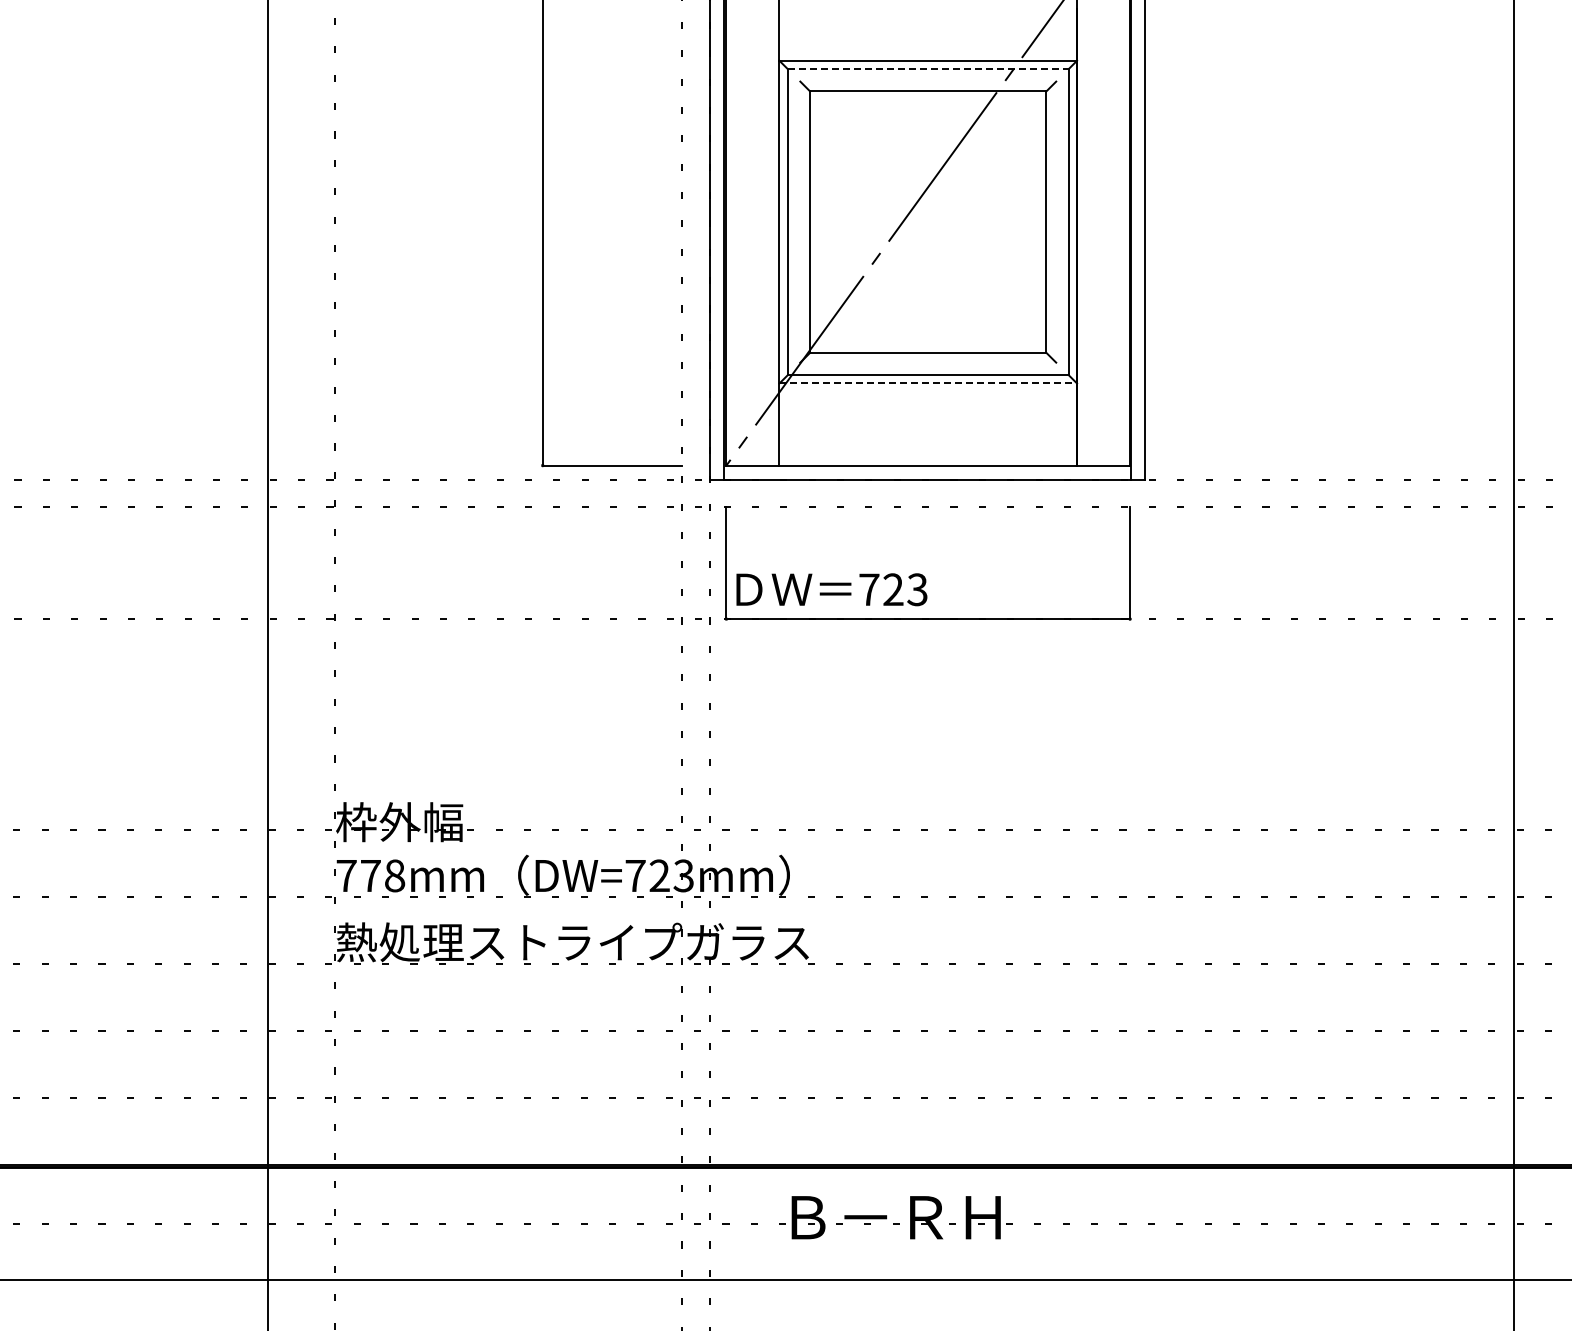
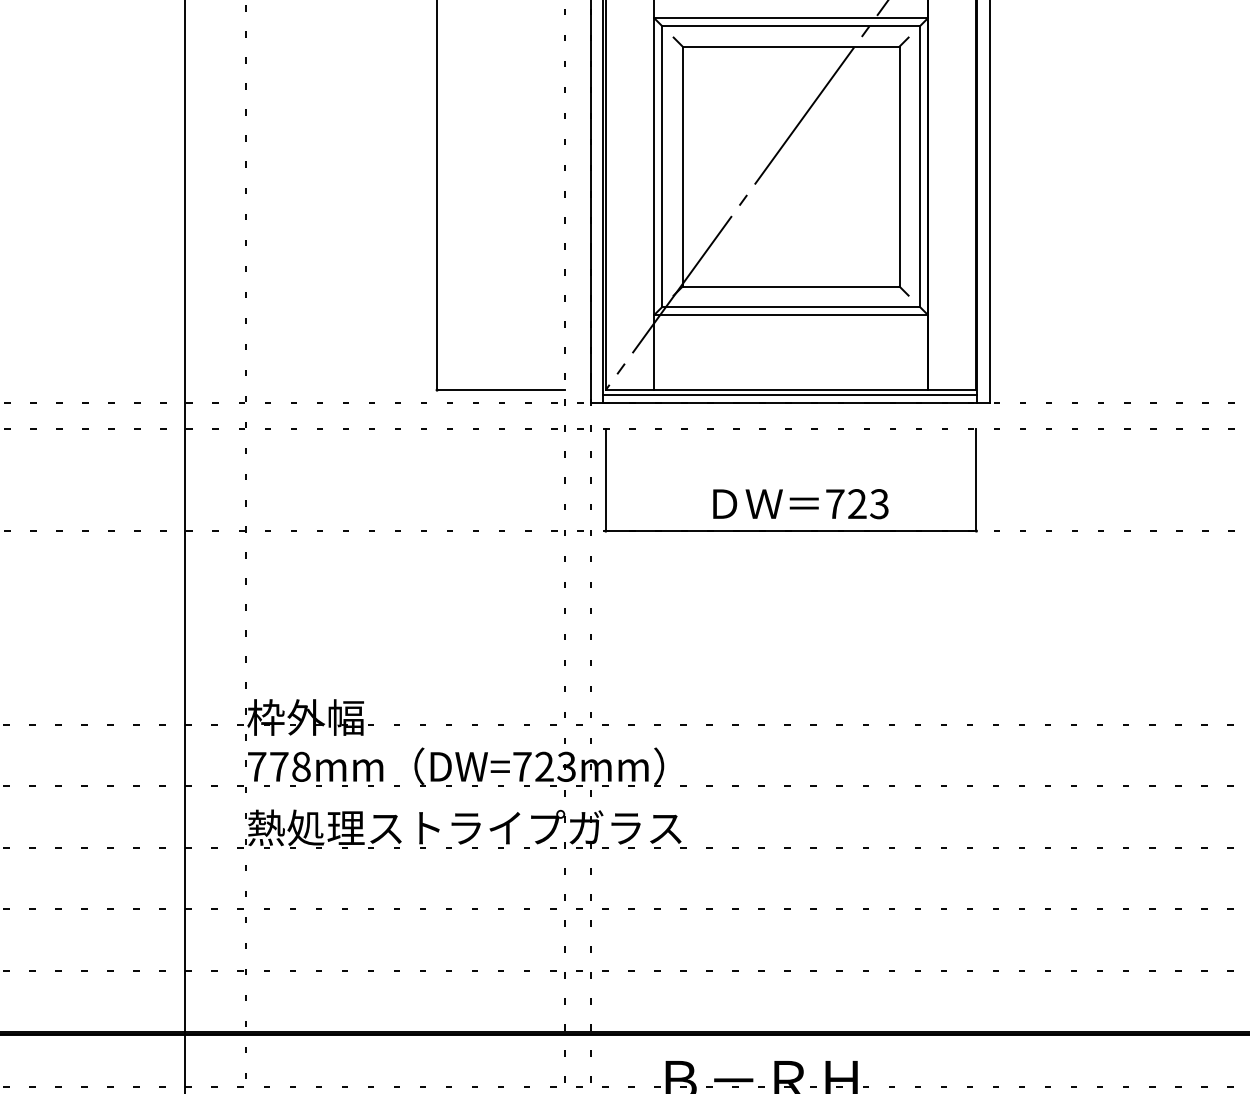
line: (928, 69) -> (791, 26), dashed -> solid
line: (928, 383) -> (791, 314), dashed -> solid
line: (927, 471) -> (790, 395), added
text: (831, 589) -> (800, 503), moved

